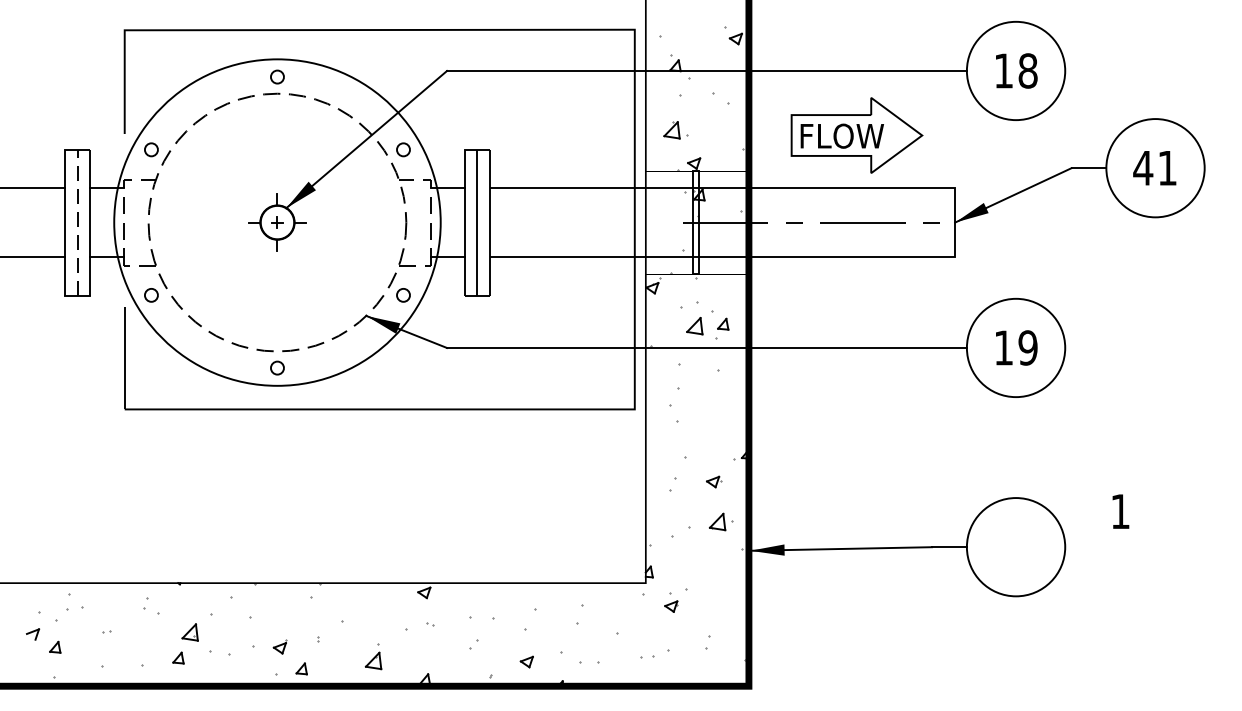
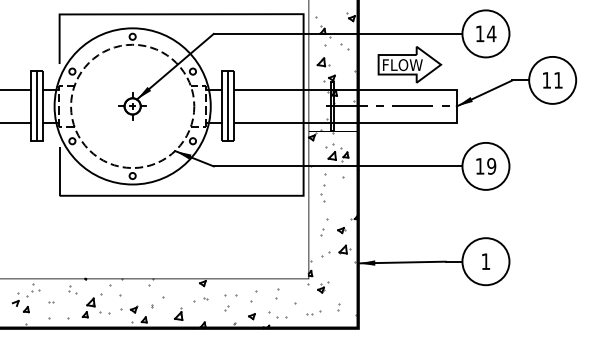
text: (1027, 70) -> (491, 33), 18 -> 14
text: (1142, 168) -> (546, 80), 41 -> 11
line: (78, 222) -> (37, 106), dashed -> solid
text: (1119, 511) -> (485, 261), moved

